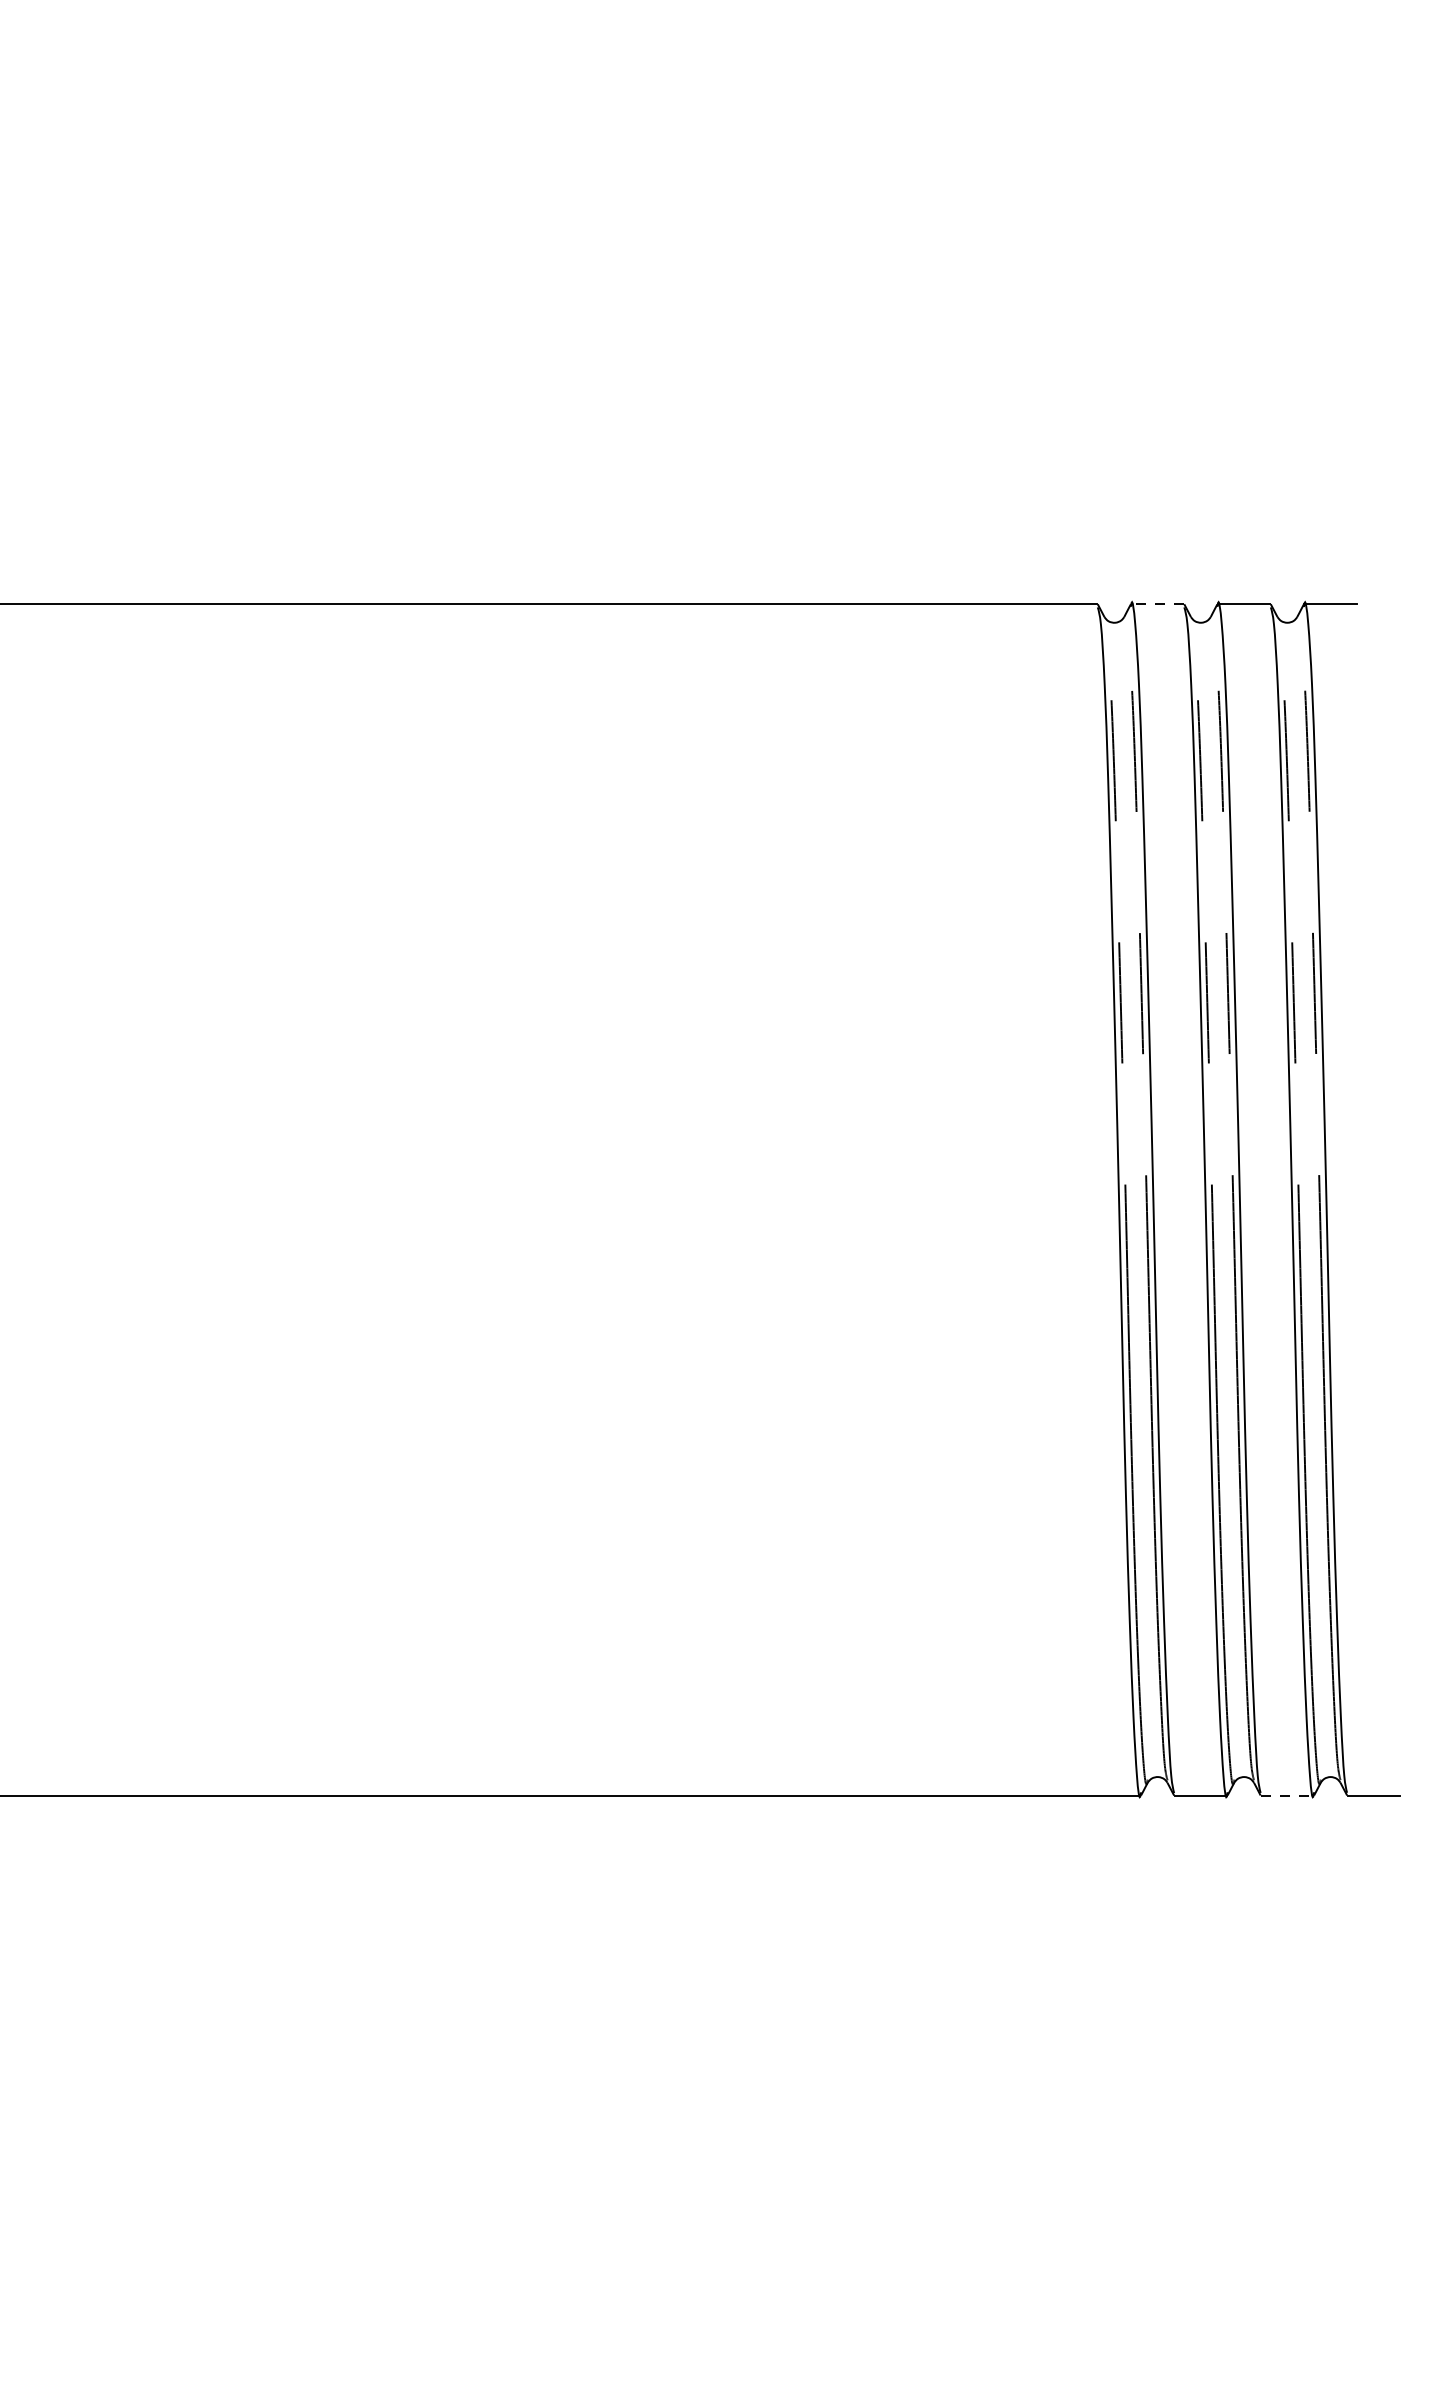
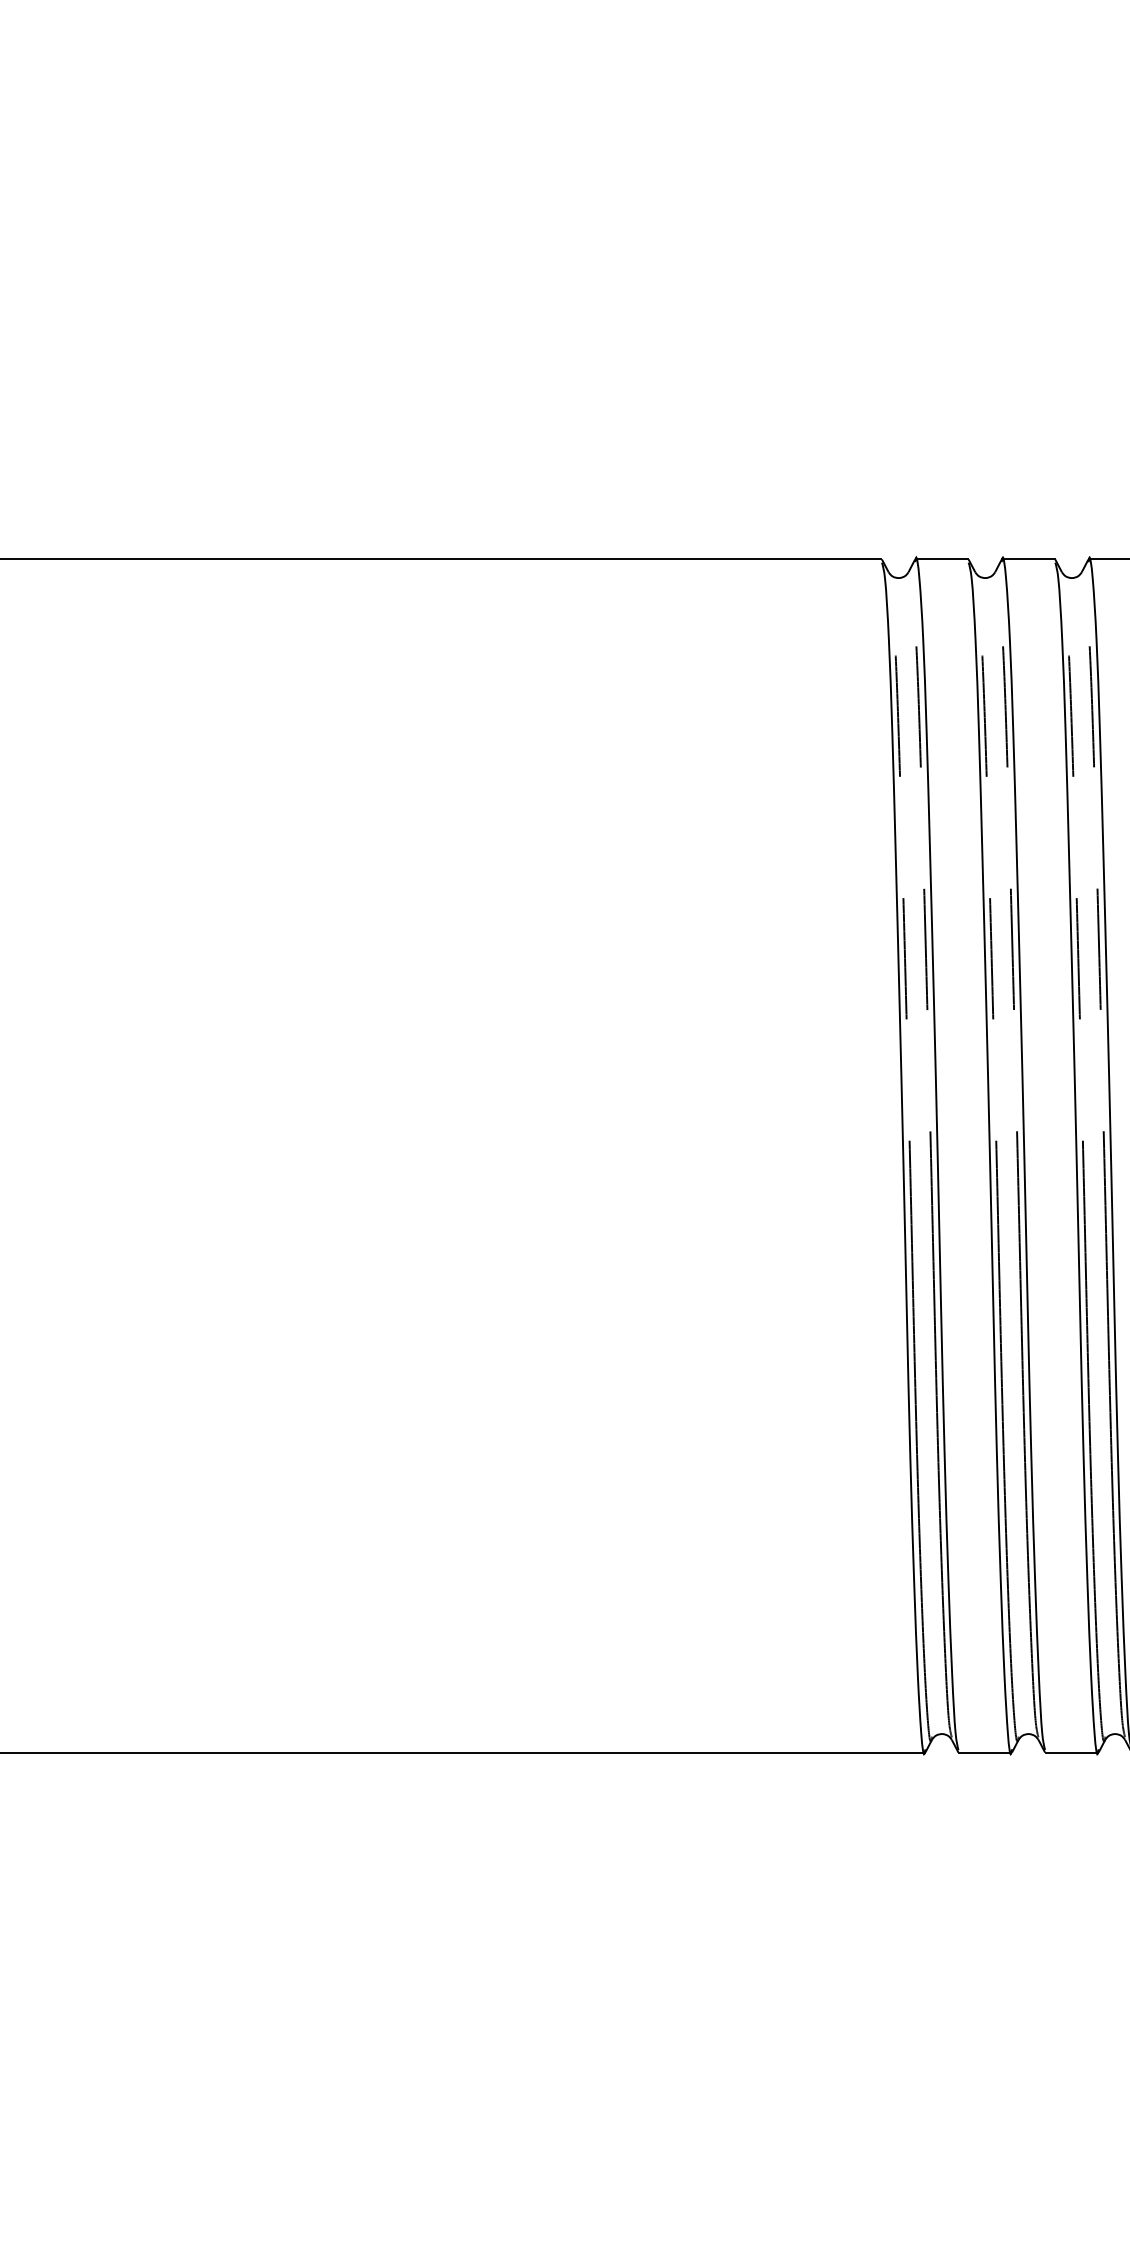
line: (1157, 603) -> (941, 558), dashed -> solid
line: (1287, 1796) -> (1071, 1753), dashed -> solid

